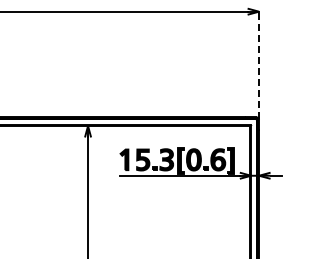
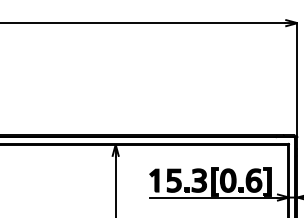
line: (259, 64) -> (297, 79), dashed -> solid

